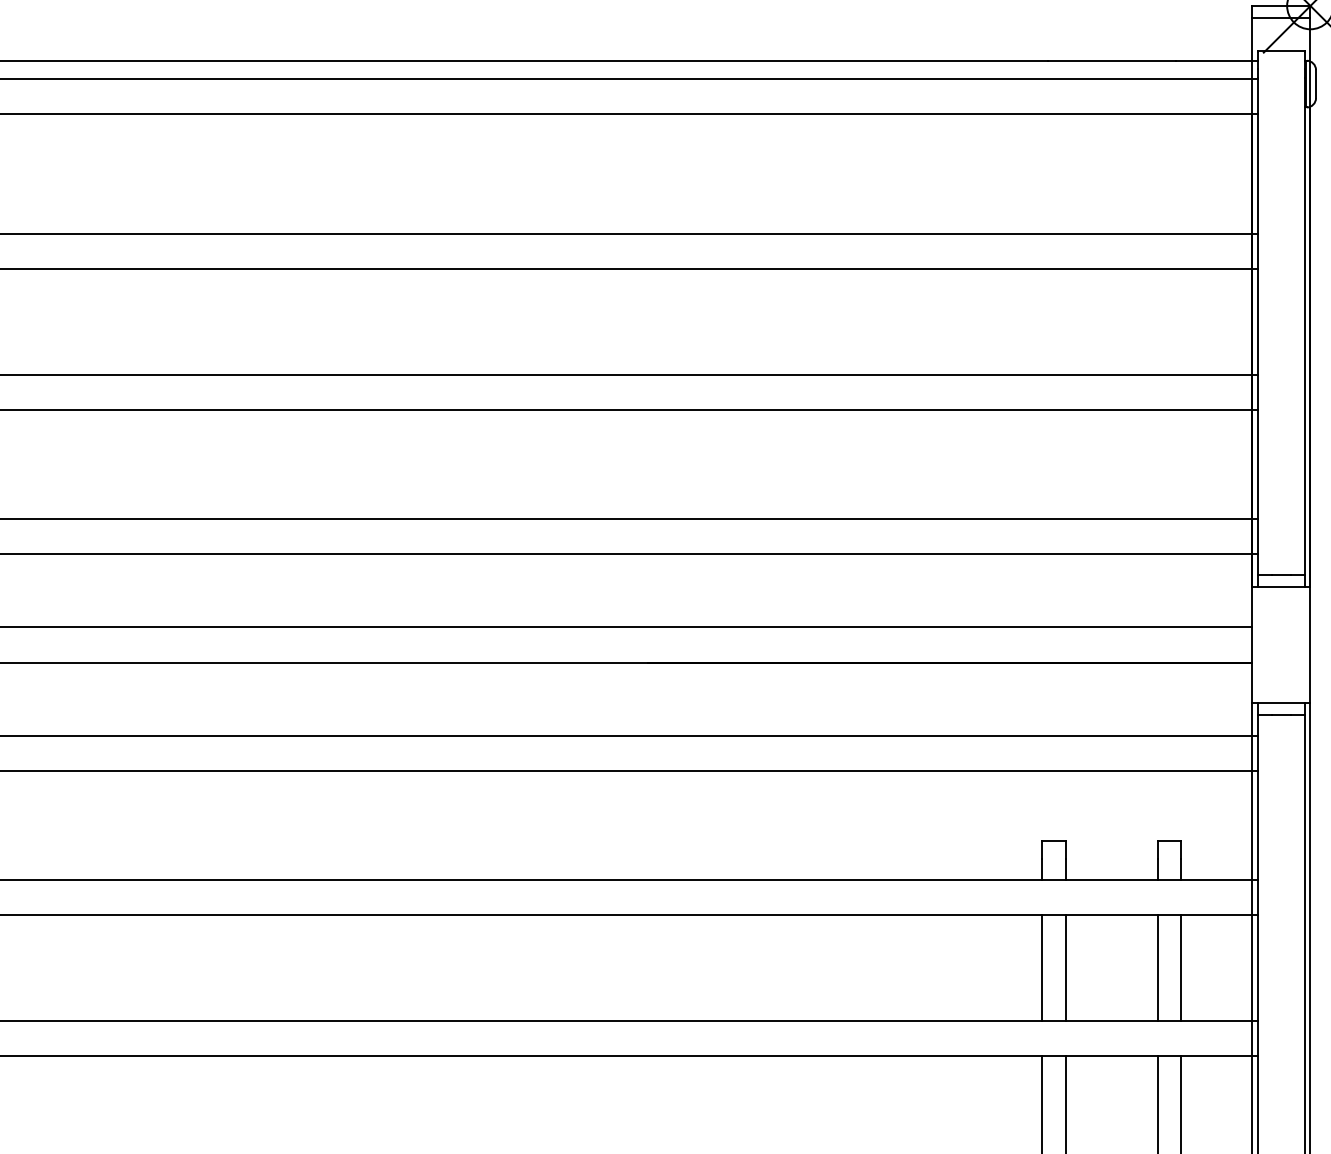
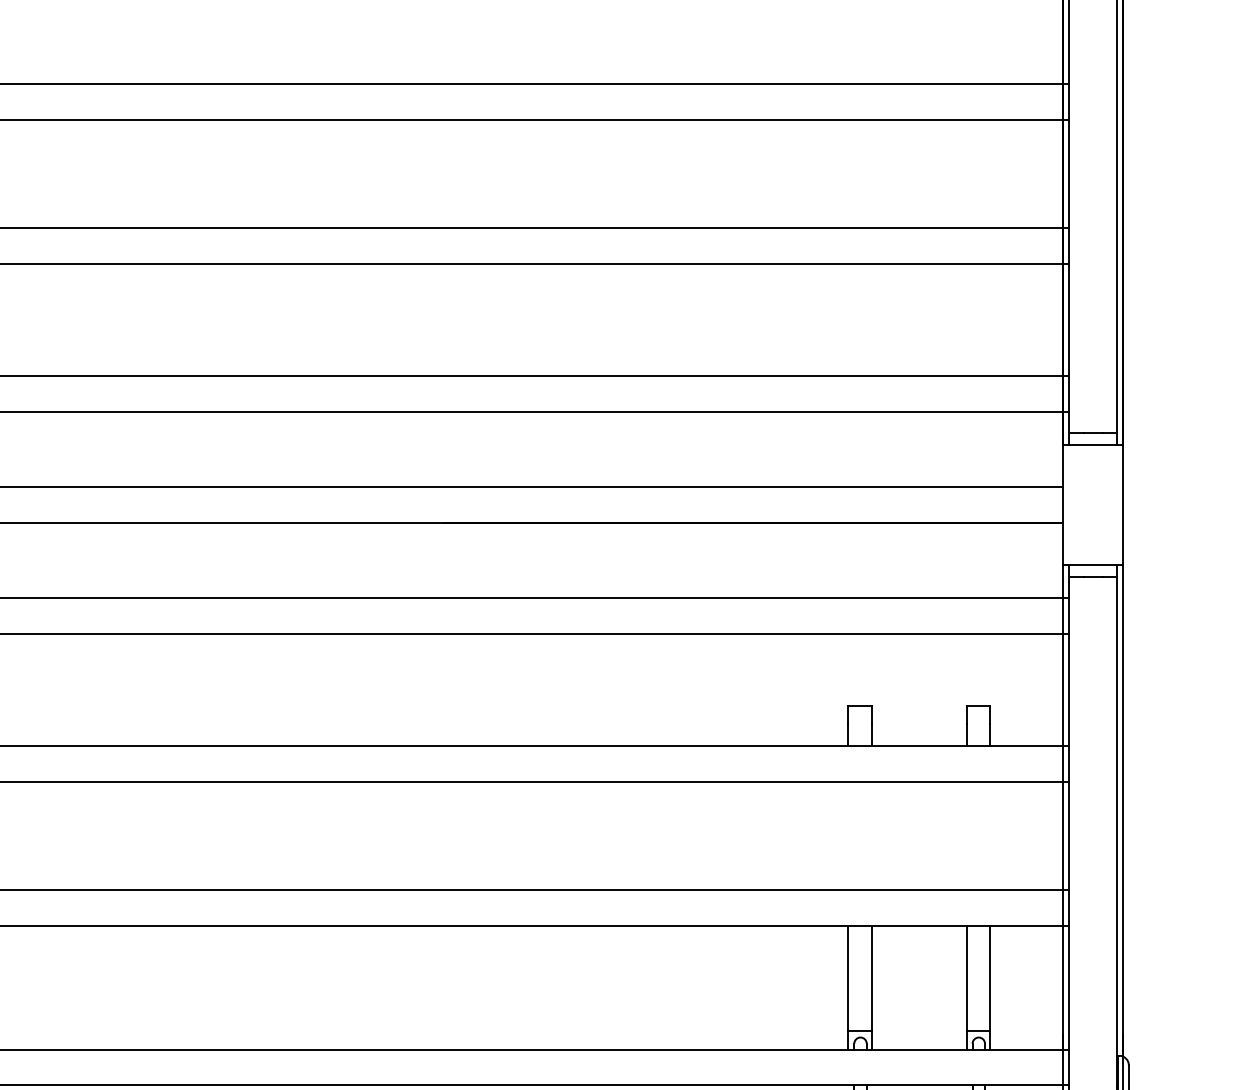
line: (1042, 967) -> (848, 835), removed
line: (1065, 967) -> (872, 835), removed
line: (1157, 967) -> (966, 835), removed
line: (1180, 967) -> (989, 835), removed

